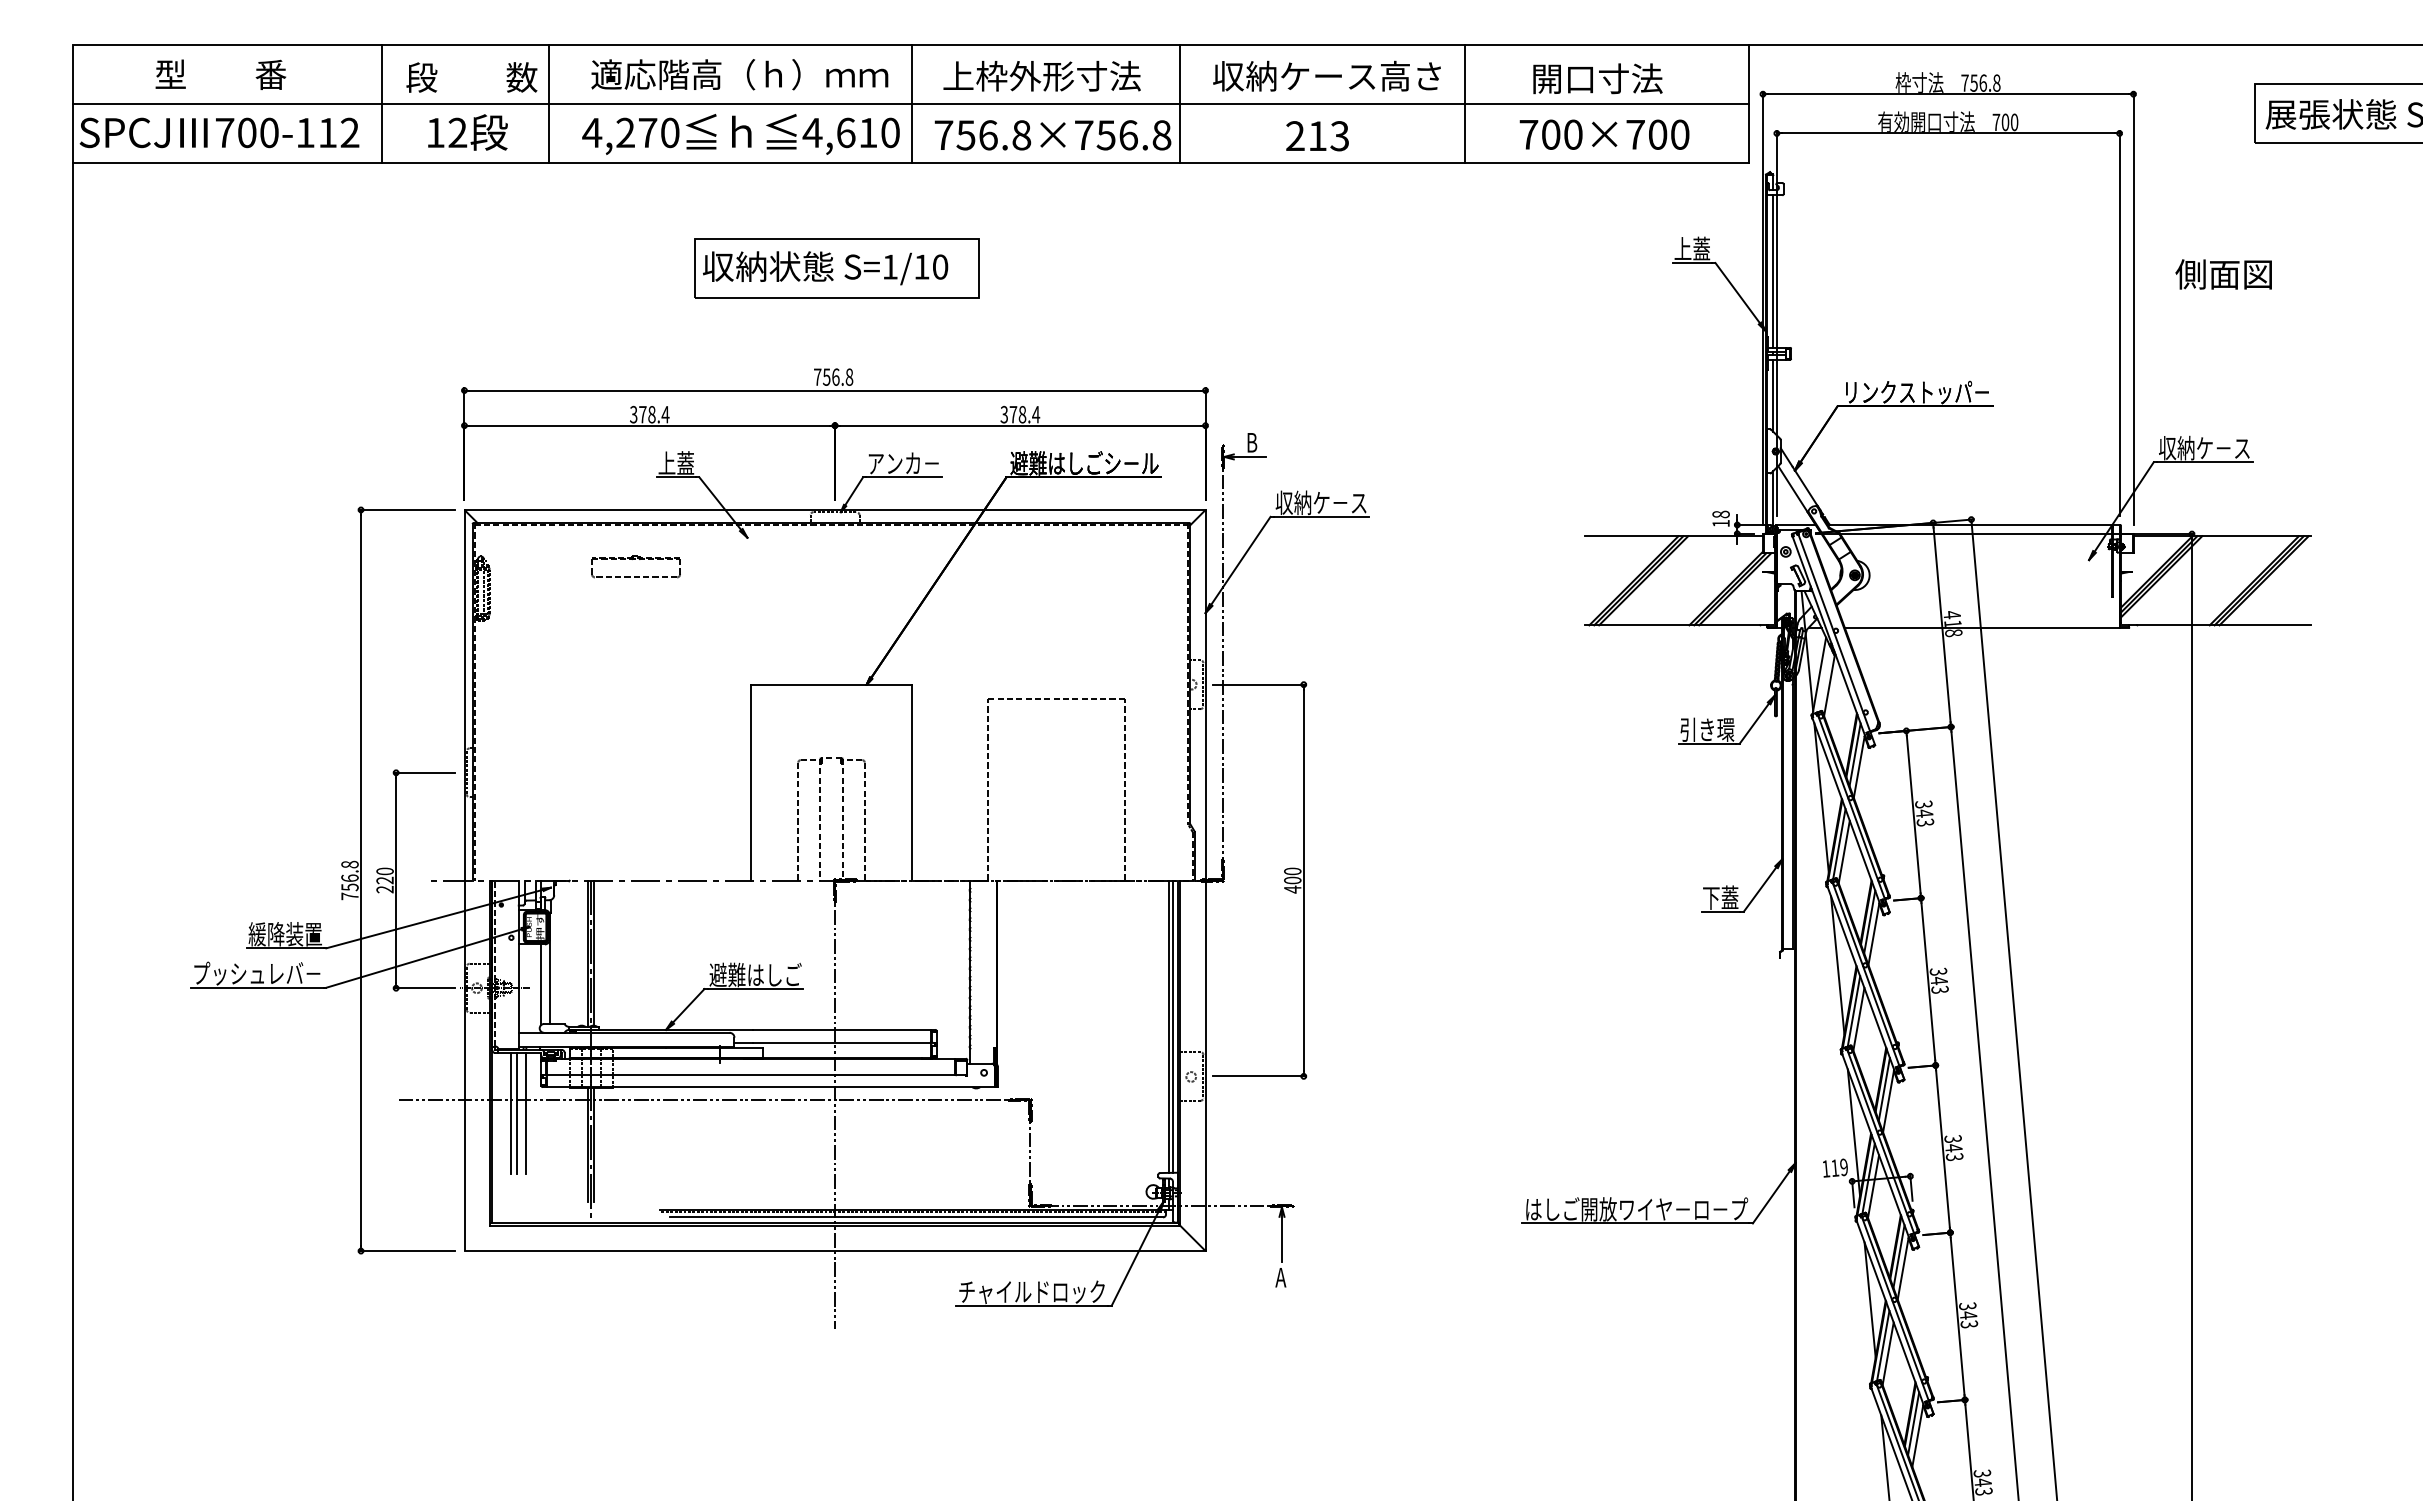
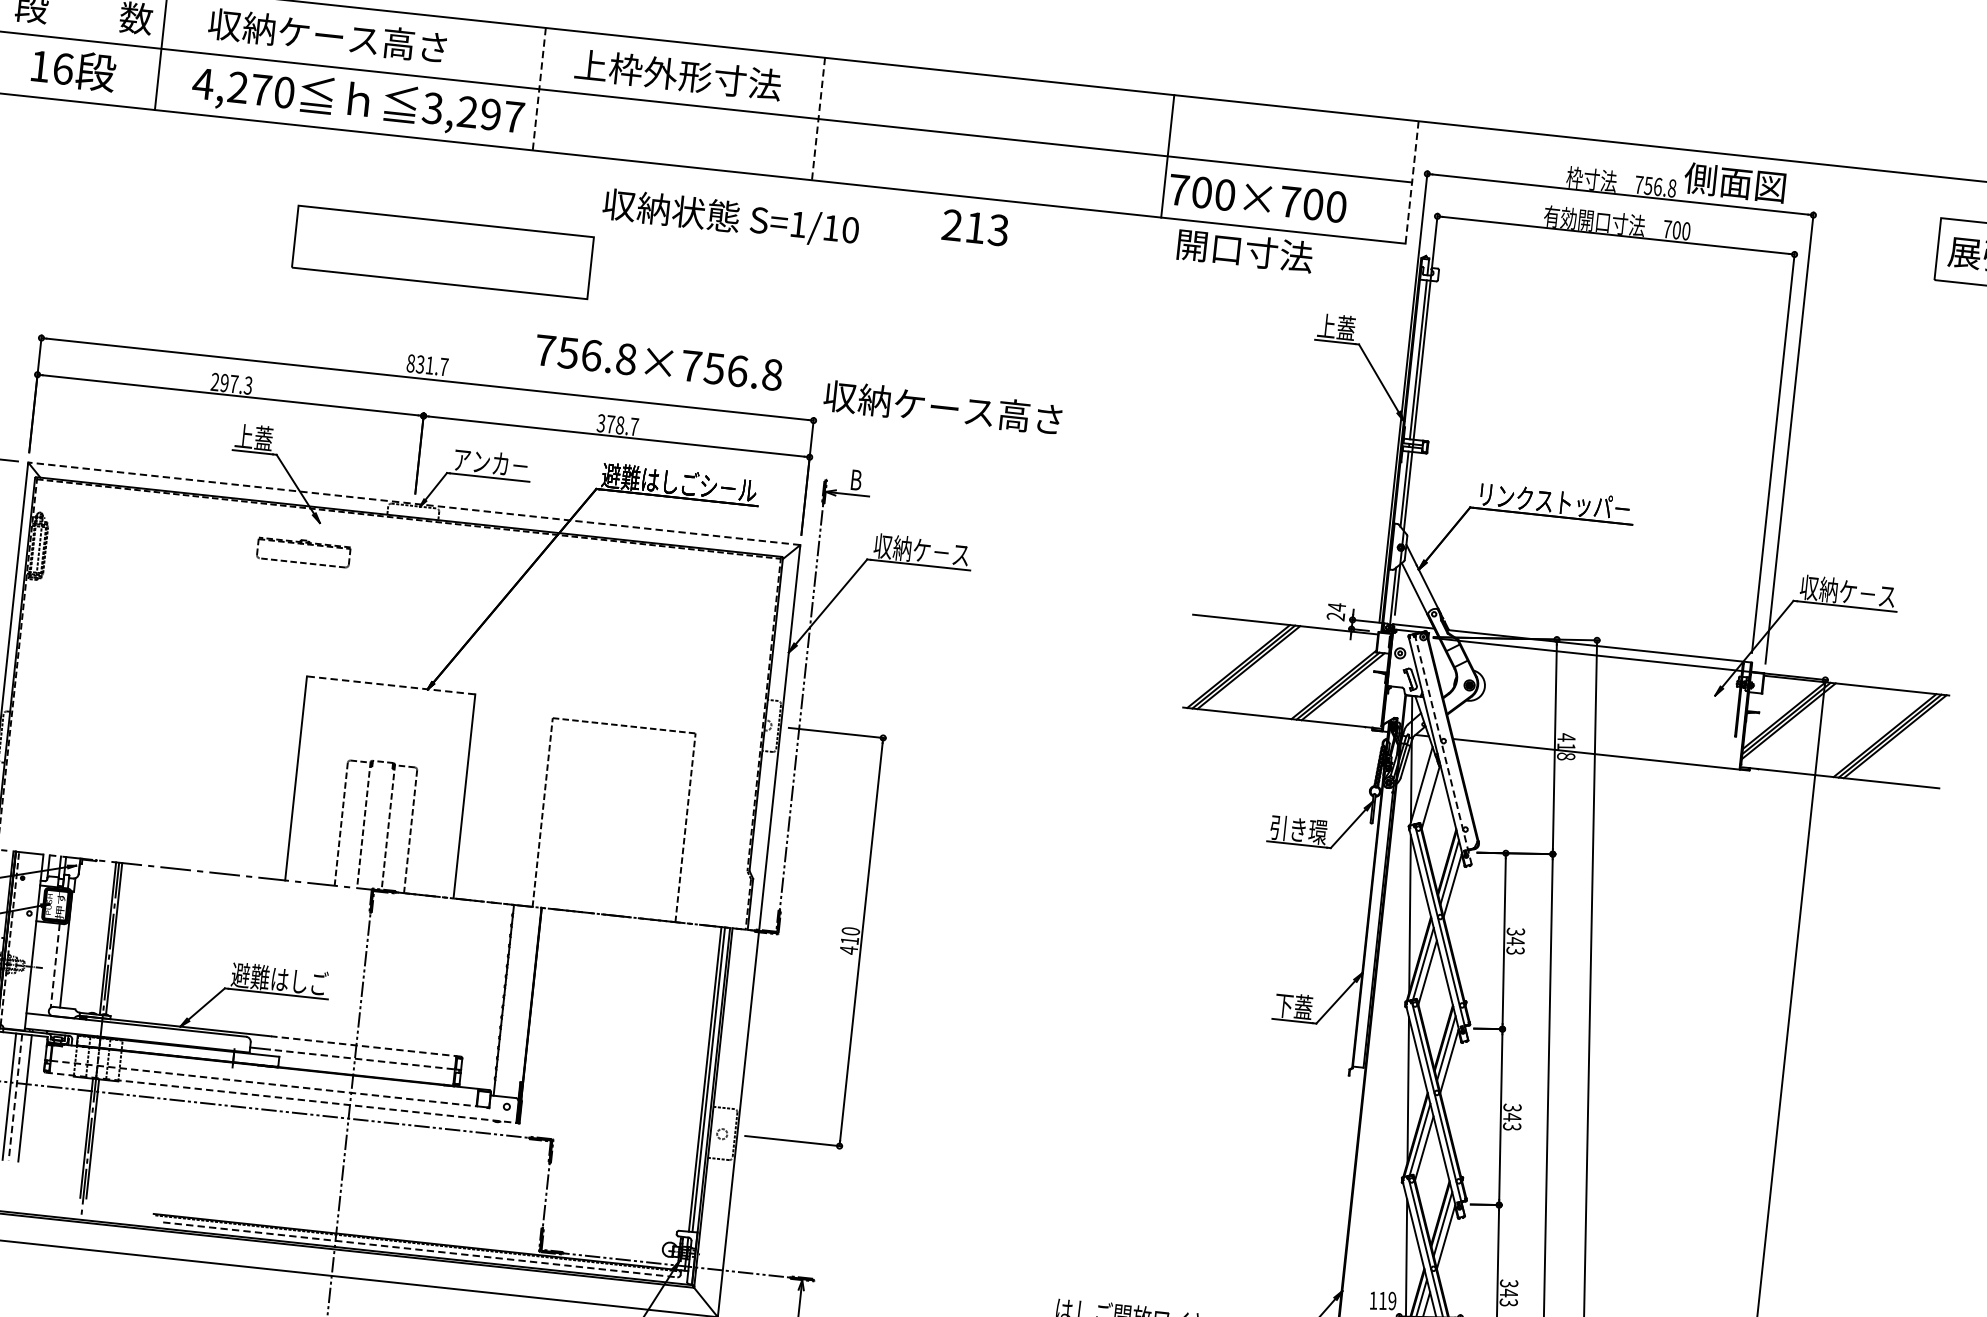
text: (739, 74) -> (363, 39), 適応階高（ｈ）ｍｍ -> 収納ケース高さ
text: (1326, 75) -> (942, 406), moved
text: (1597, 78) -> (1244, 250), moved
line: (911, 103) -> (539, 88), solid -> dashed
line: (1179, 103) -> (818, 118), solid -> dashed
line: (1464, 103) -> (1167, 155), moved
line: (1749, 103) -> (1412, 182), solid -> dashed
text: (457, 132) -> (62, 68), 12 -> 16
text: (850, 132) -> (472, 112), 4,610 -> 3,297
text: (1052, 135) -> (658, 362), moved
text: (1317, 136) -> (975, 228), moved
text: (825, 268) -> (730, 218), moved
text: (2223, 274) -> (1734, 182), moved
text: (833, 376) -> (427, 364), 756.8 -> 831.7
text: (649, 414) -> (231, 383), 378.4 -> 297.3
text: (1036, 414) -> (634, 426), 378.4 -> 378.7
line: (835, 509) -> (414, 503), solid -> dashed
text: (1720, 518) -> (1335, 611), 18 -> 24
part: (635, 559) -> (304, 544), moved
line: (1836, 639) -> (1443, 750), solid -> dashed
line: (831, 684) -> (391, 685), solid -> dashed
text: (1292, 880) -> (849, 940), 400 -> 410
line: (541, 985) -> (55, 966), solid -> dashed
line: (843, 1029) -> (365, 1046), solid -> dashed
line: (841, 1042) -> (361, 1059), solid -> dashed
line: (751, 1075) -> (264, 1083), solid -> dashed
line: (768, 1087) -> (280, 1098), solid -> dashed
line: (516, 1113) -> (15, 1097), solid -> dashed
line: (916, 1217) -> (420, 1250), solid -> dashed

